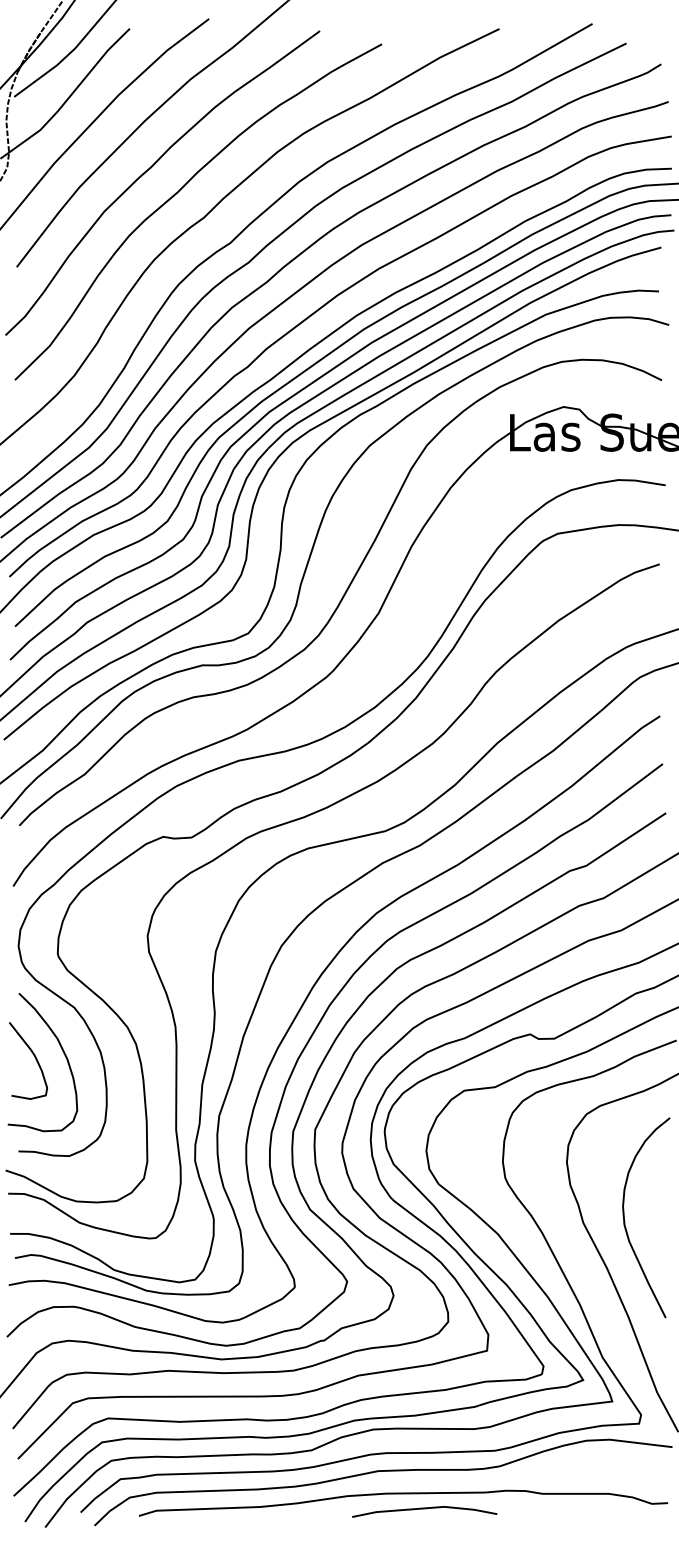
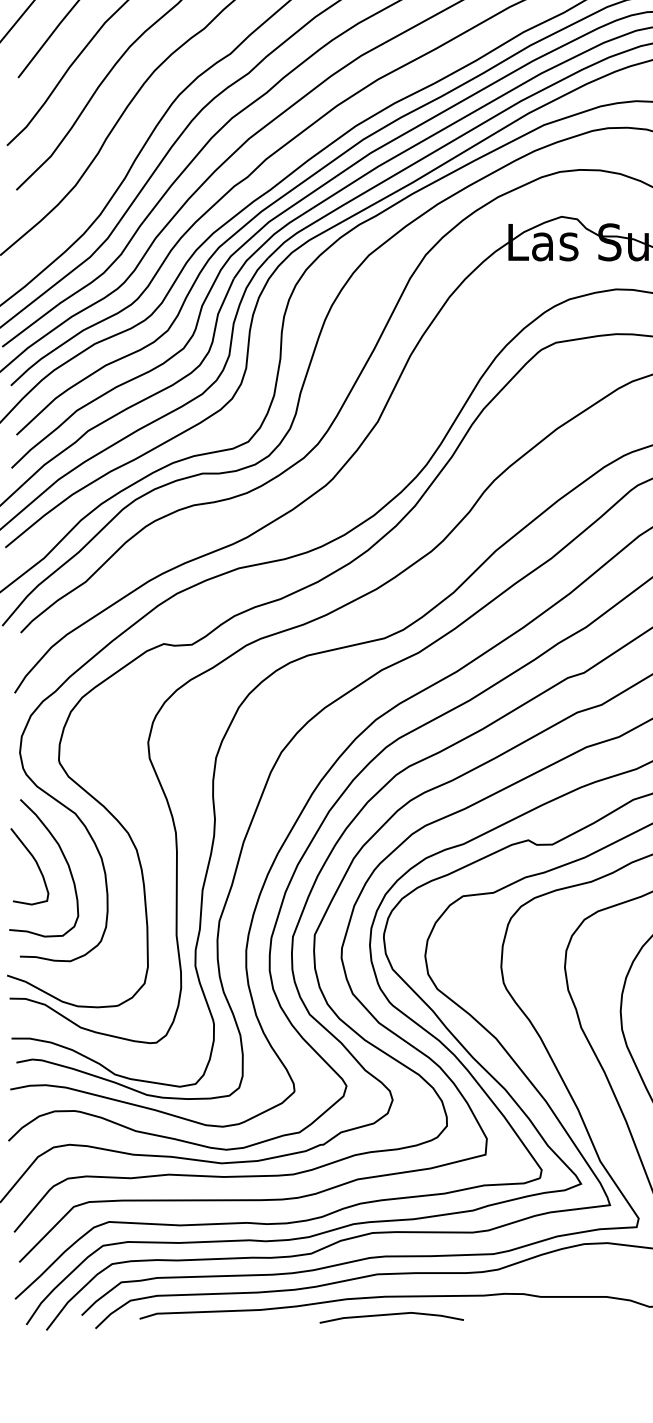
line: (424, 1509) -> (391, 1315), moved

